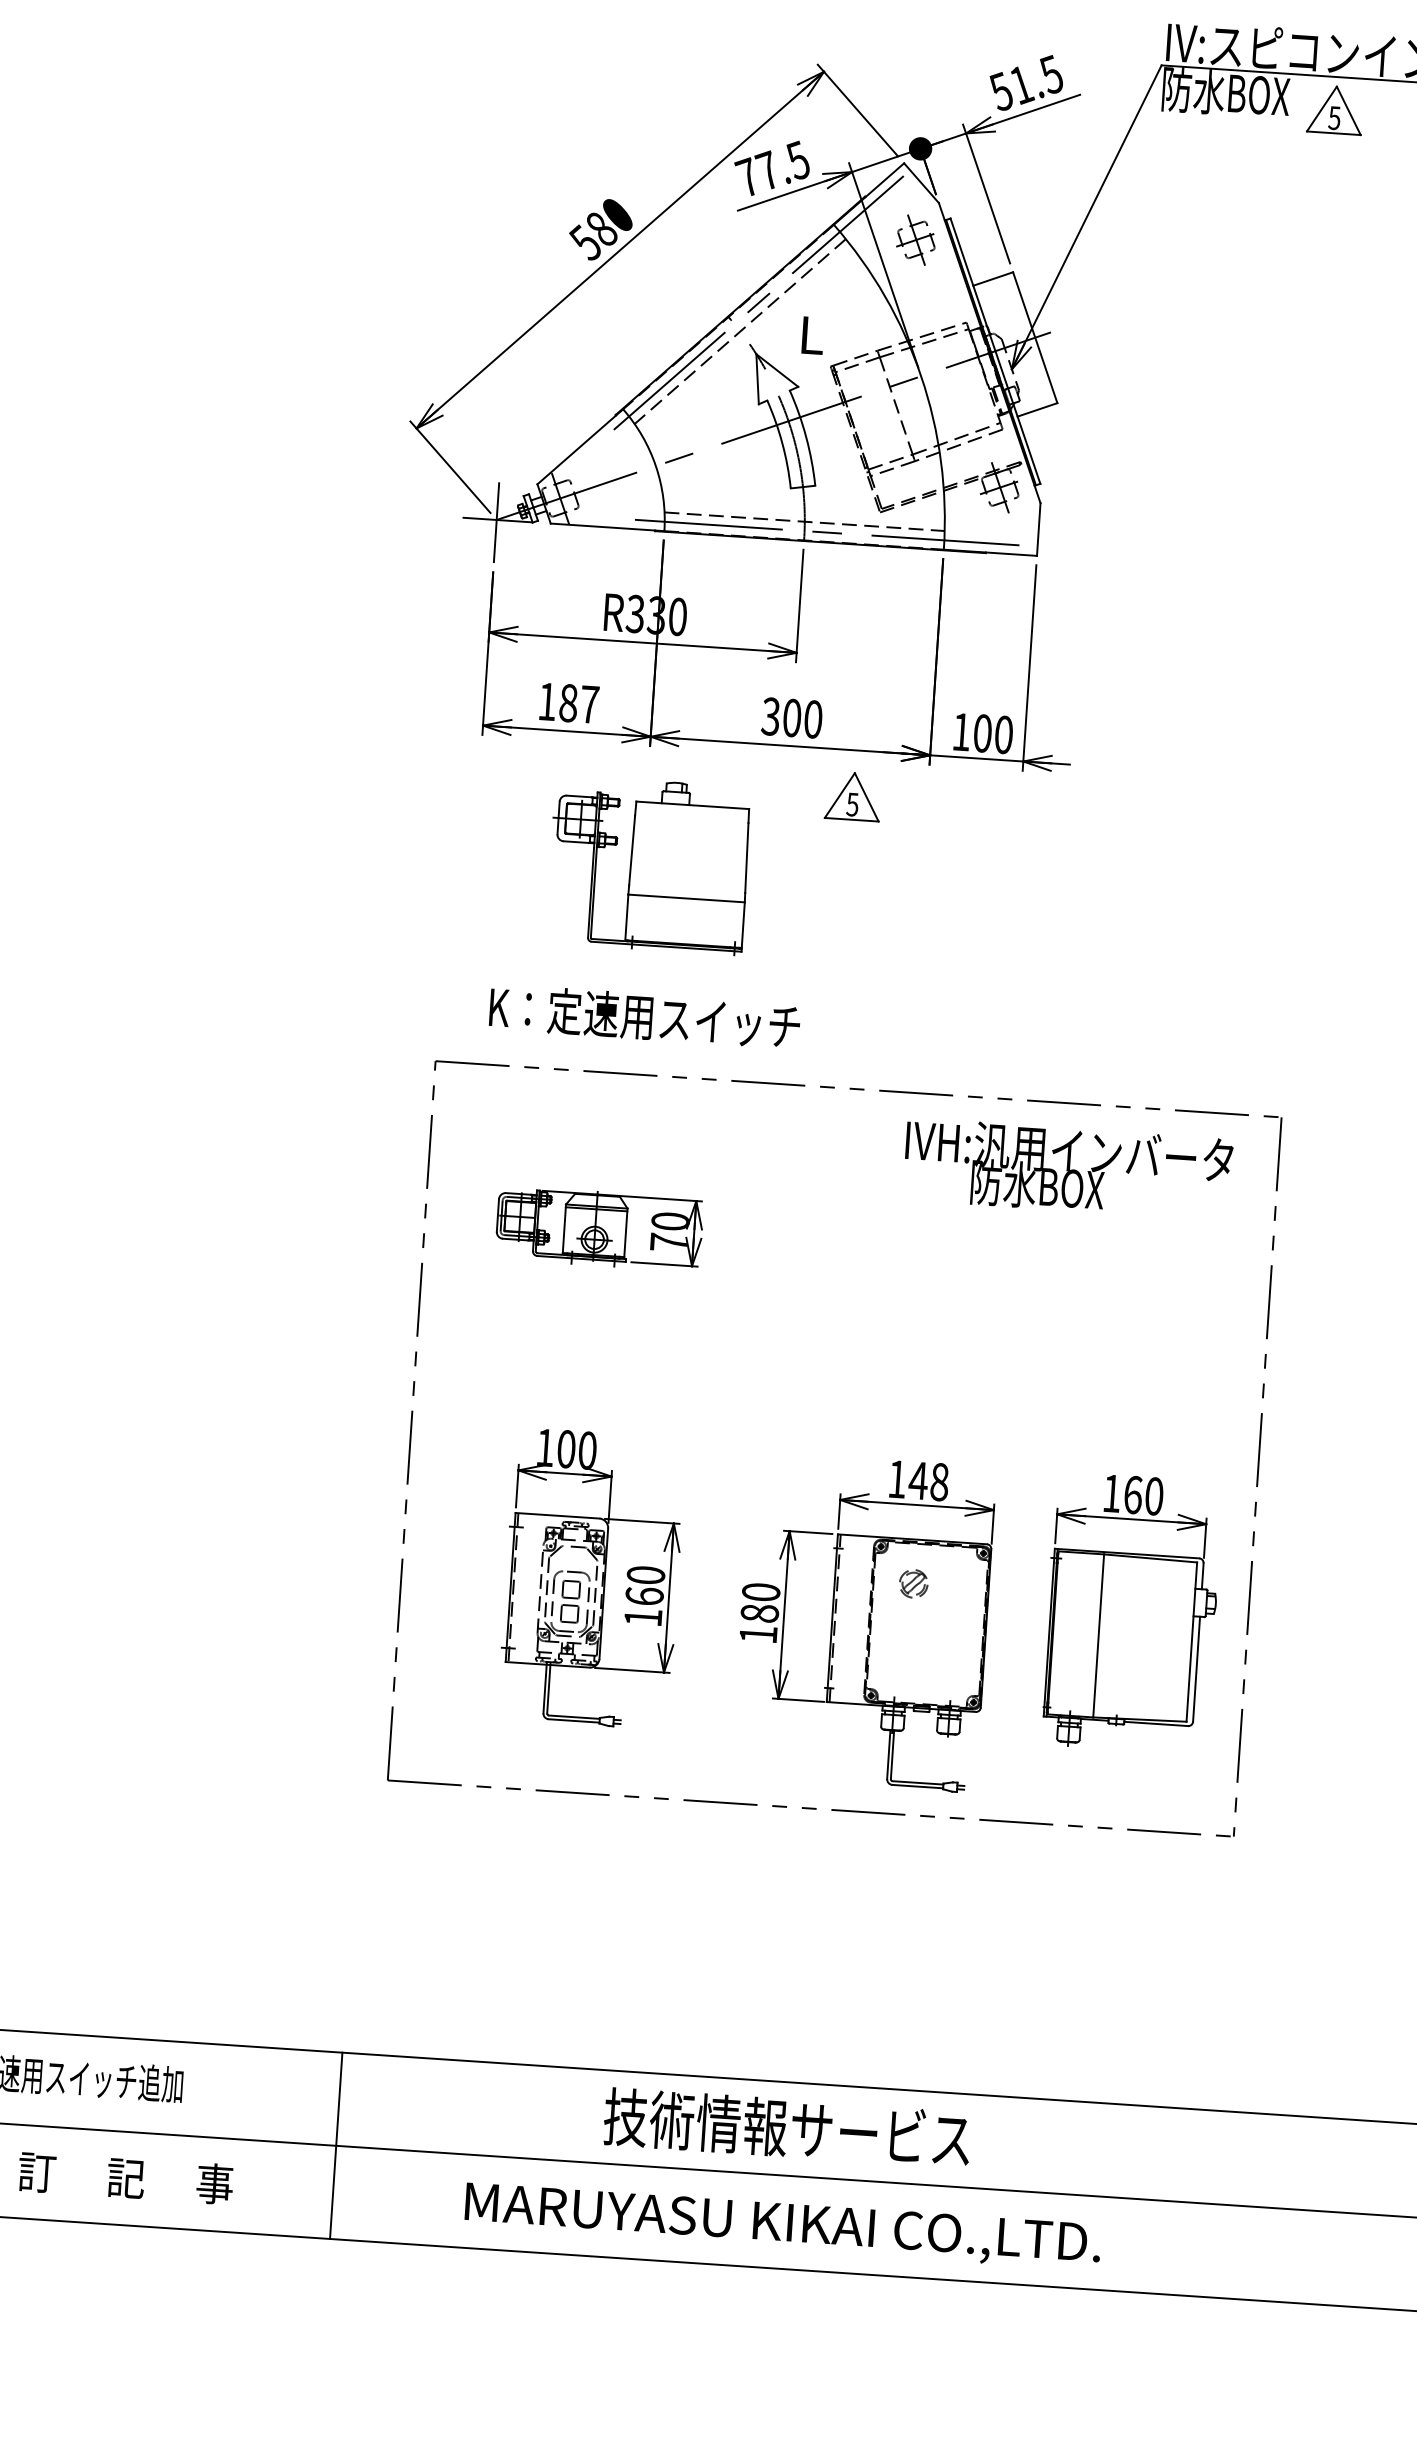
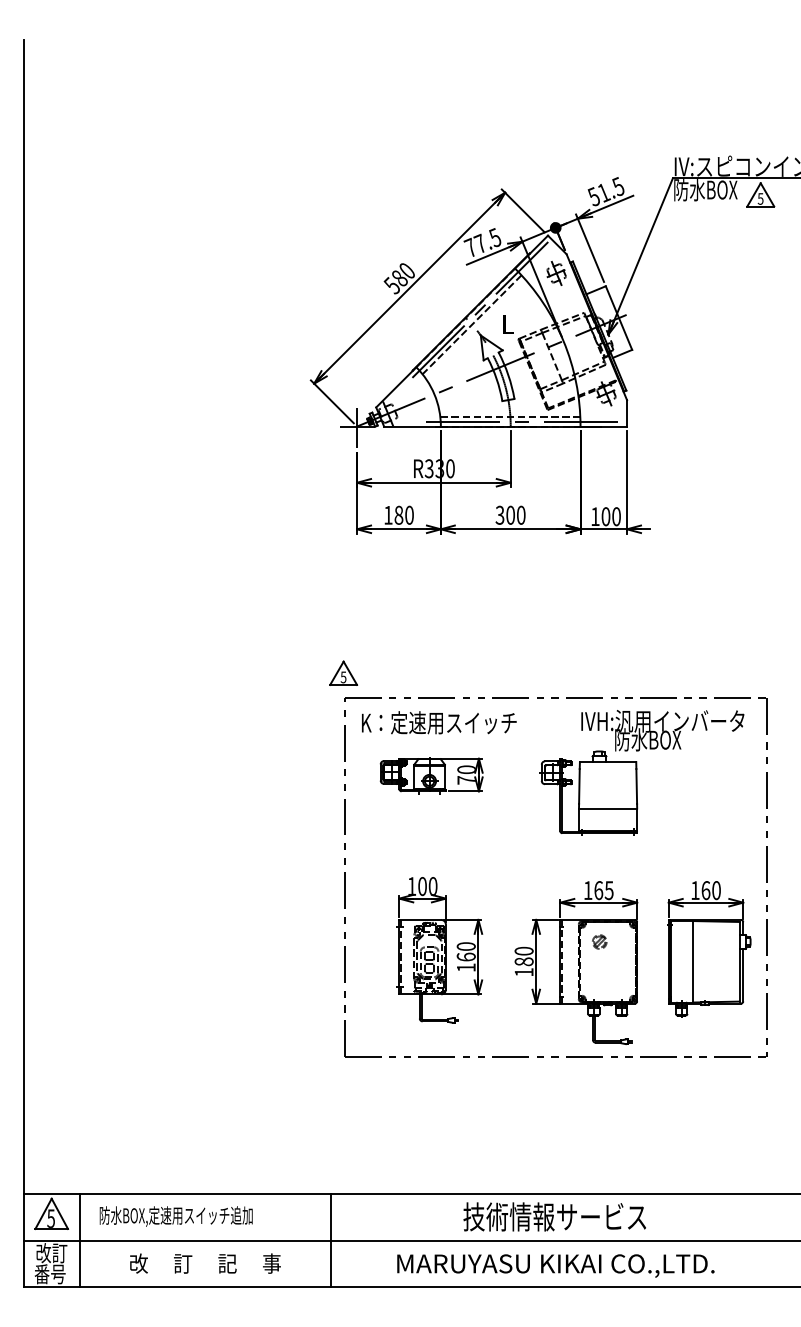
text: (589, 702) -> (409, 514), 187 -> 180
part: (853, 794) -> (343, 672), moved
part: (649, 863) -> (588, 792), moved
text: (645, 1016) -> (439, 722), moved
text: (928, 1481) -> (603, 890), 148 -> 165

